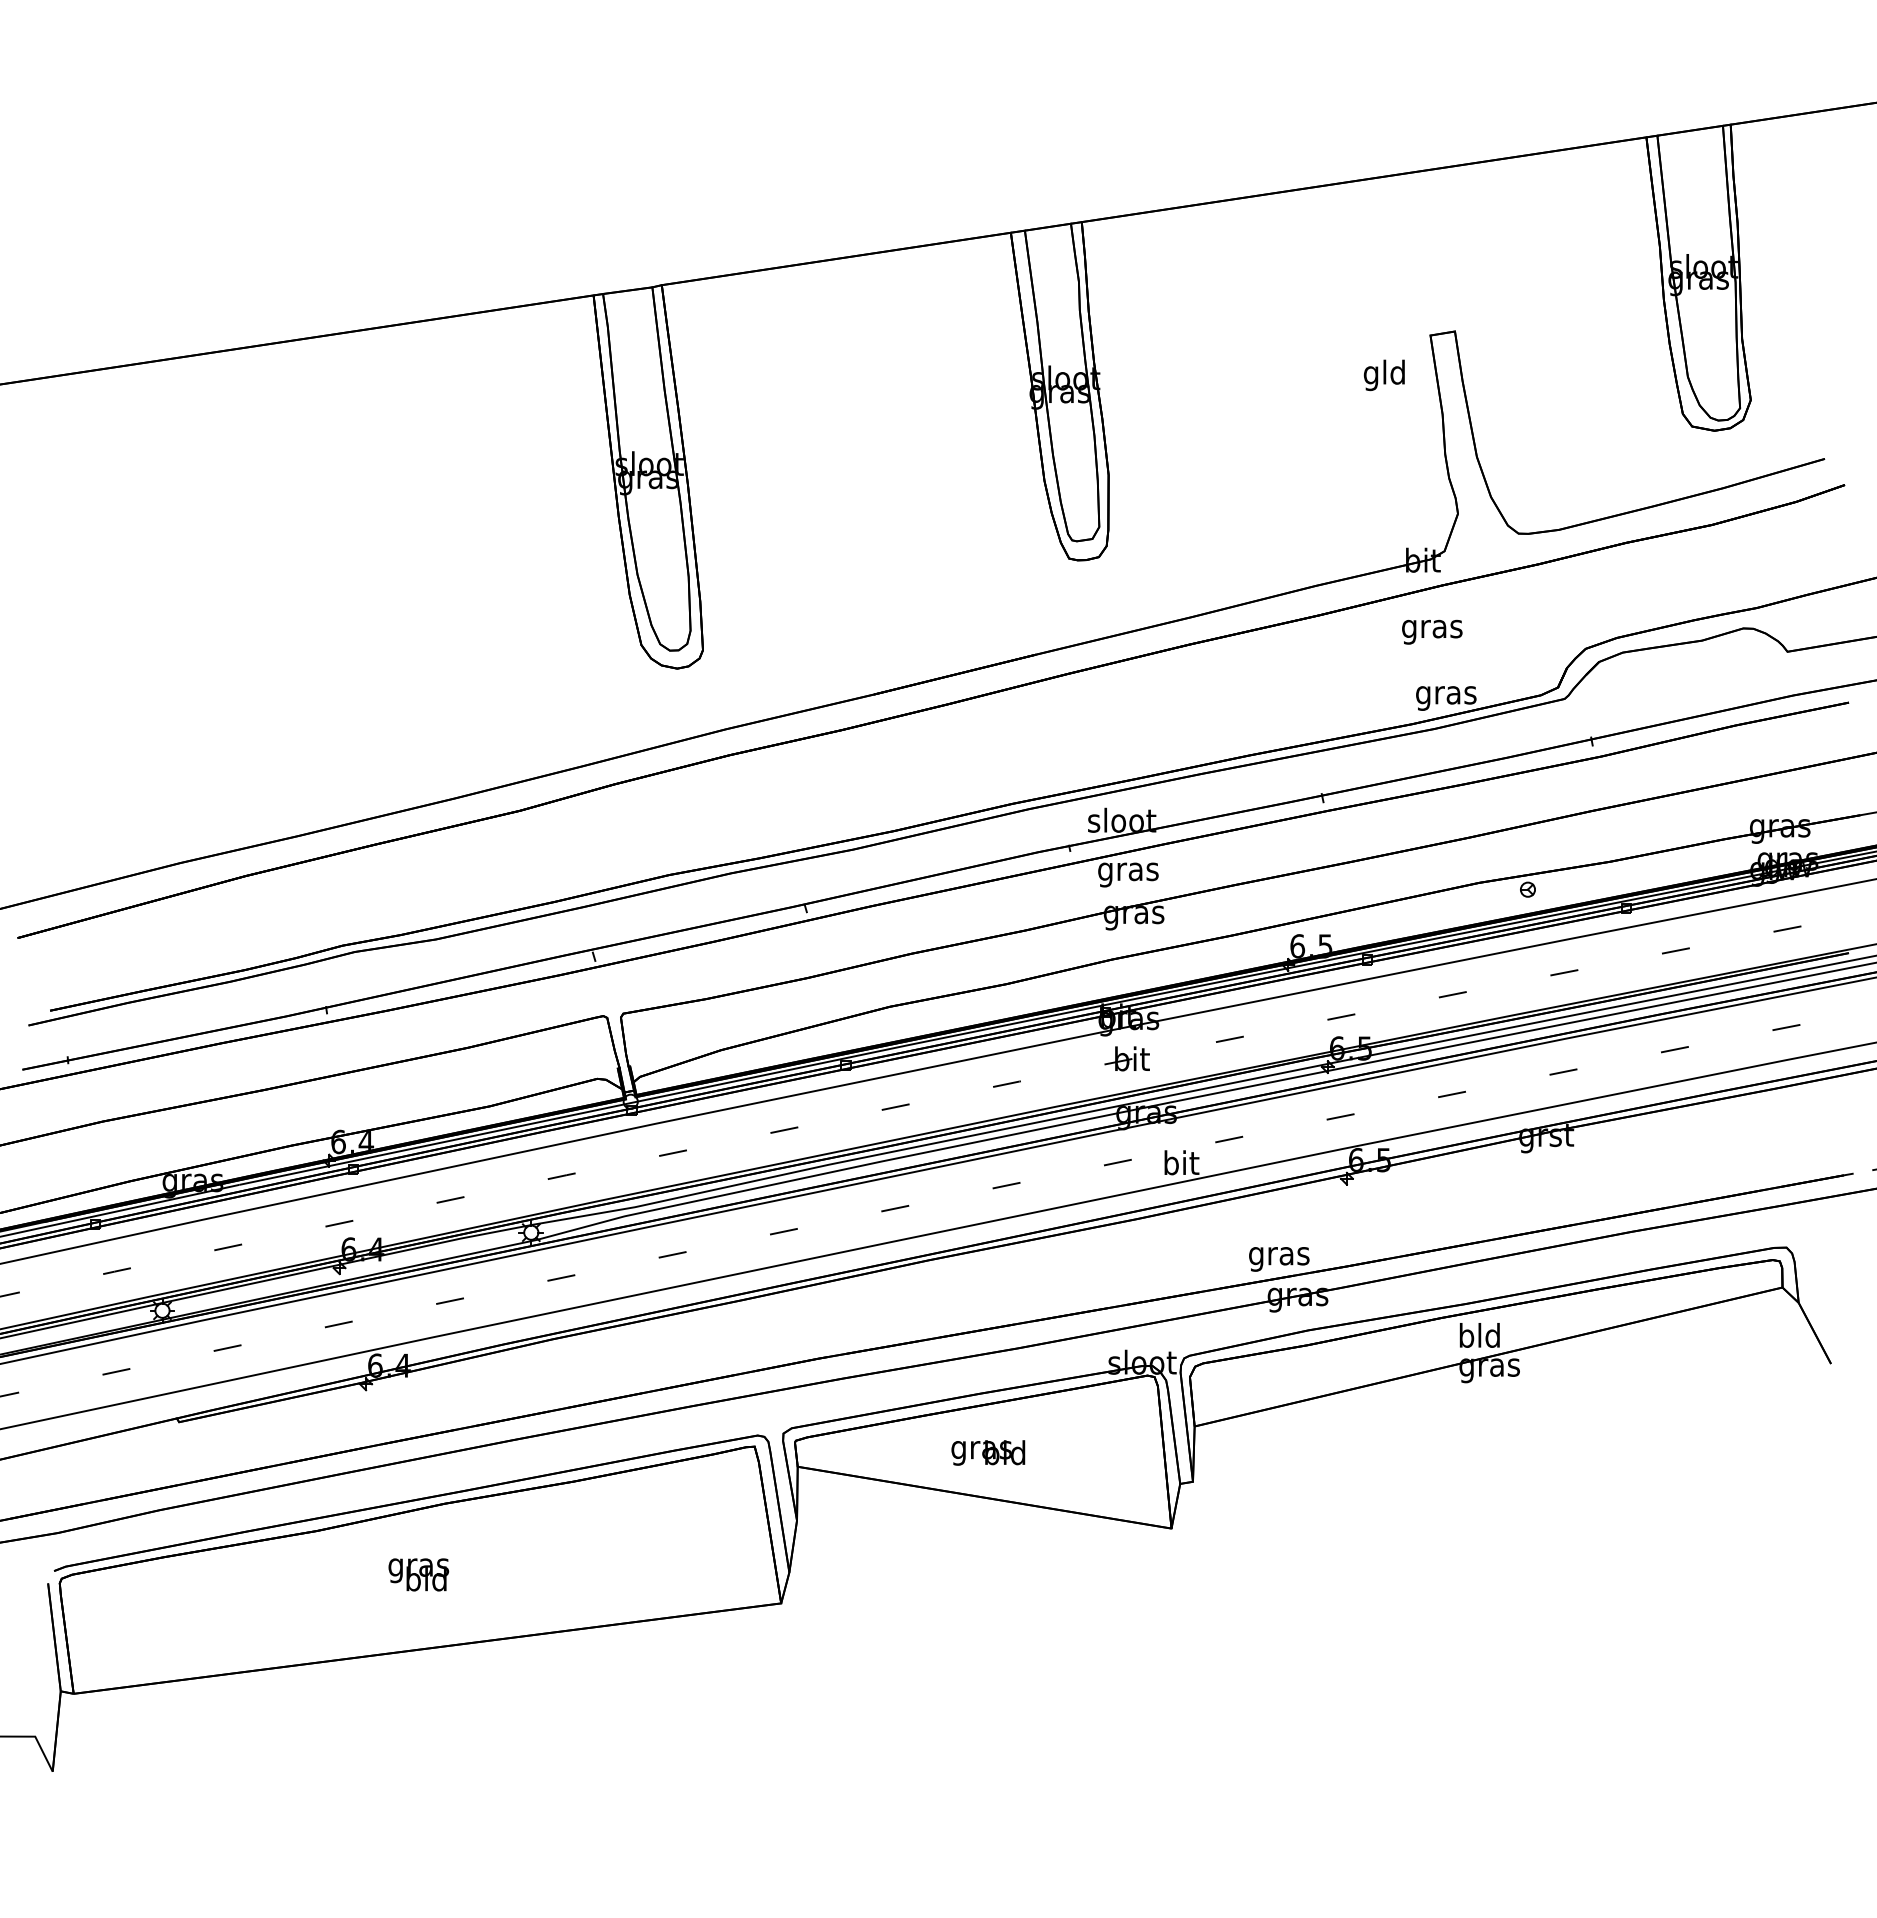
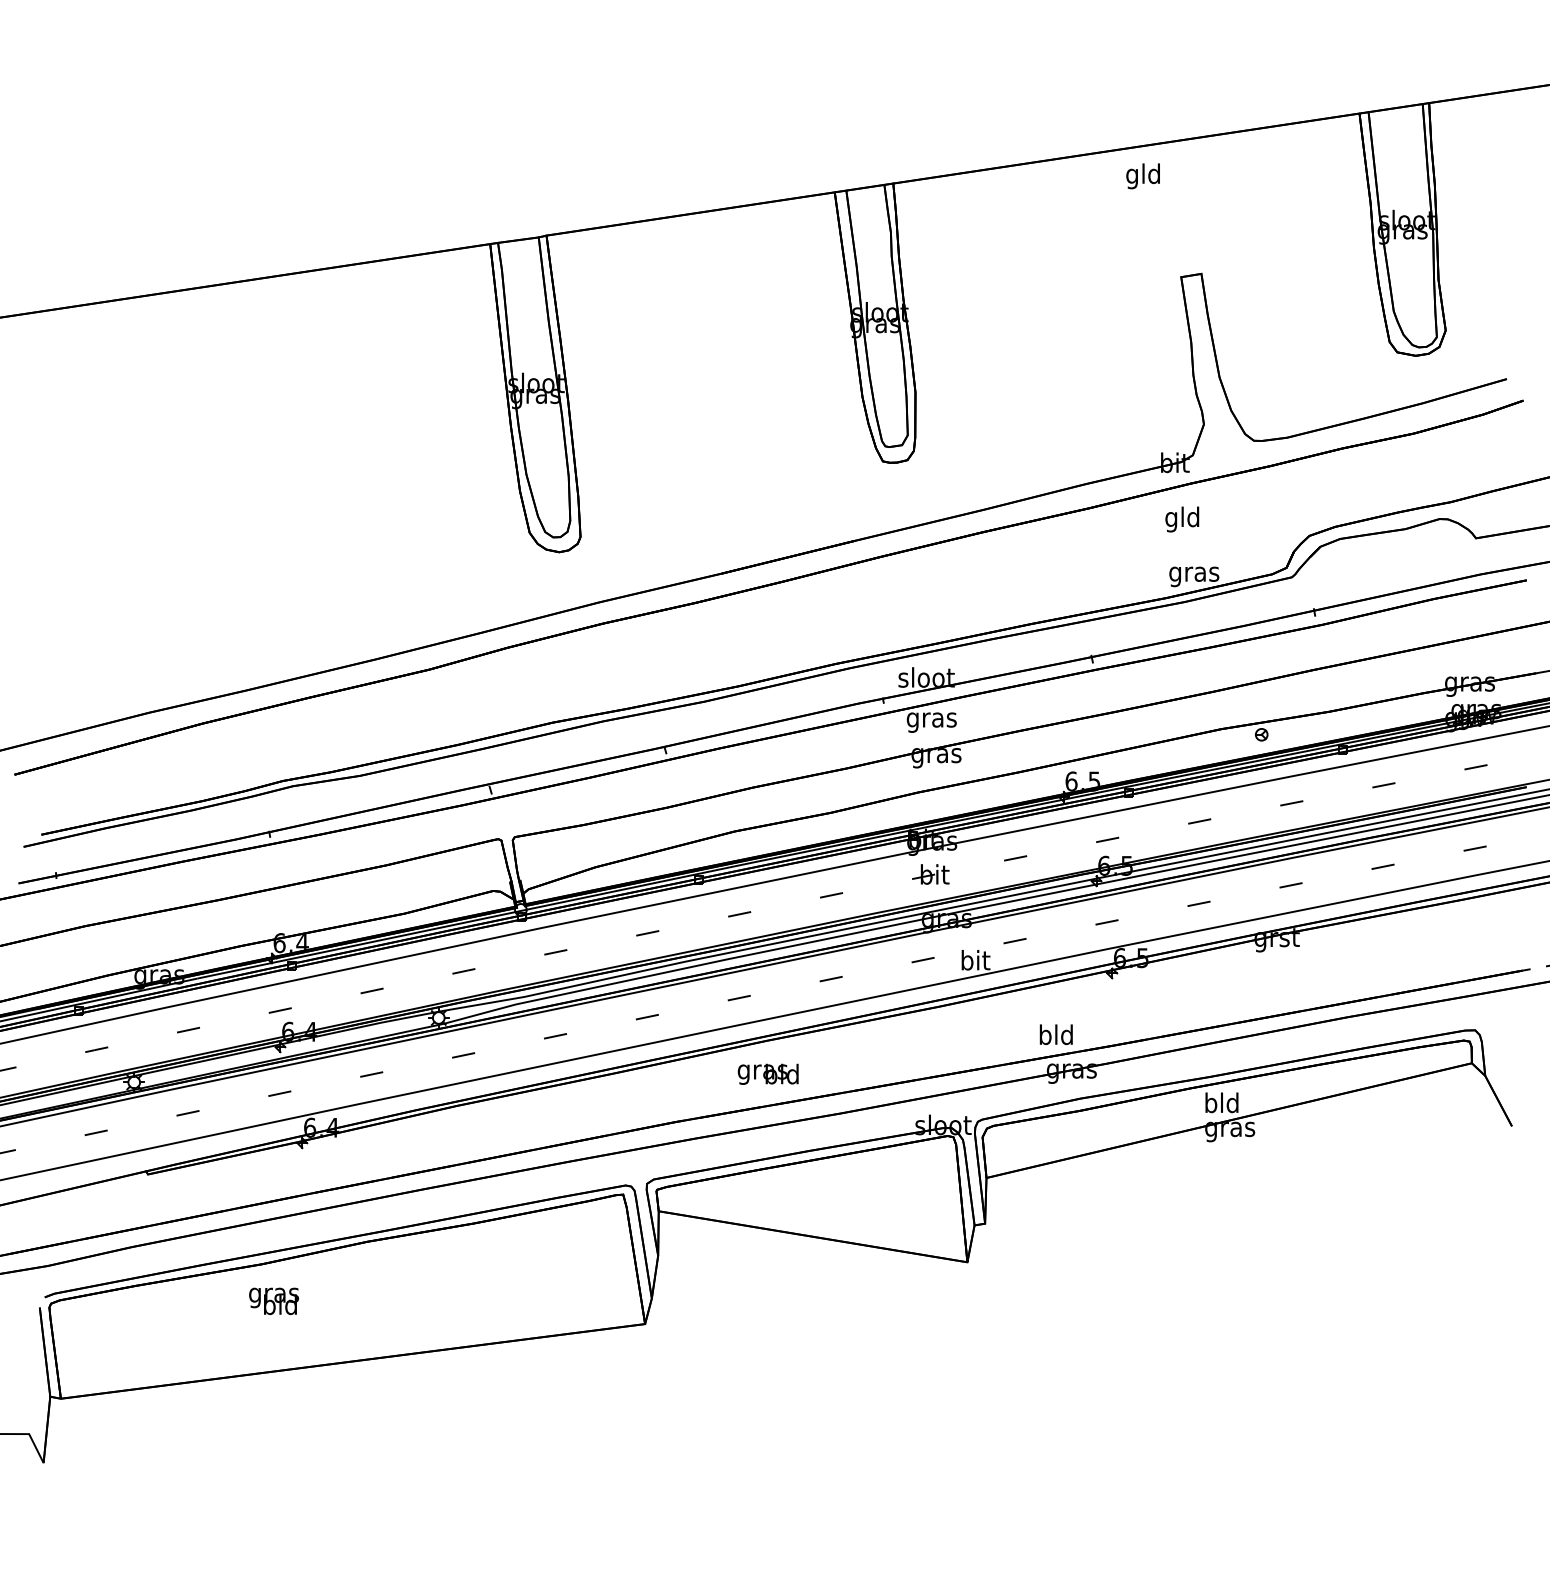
text: (1383, 375) -> (1142, 176), moved
text: (1432, 628) -> (1182, 519), gras -> gld
text: (1279, 1255) -> (1056, 1036), gras -> bld
text: (988, 1452) -> (768, 1073), moved
text: (418, 1574) -> (273, 1301), moved

